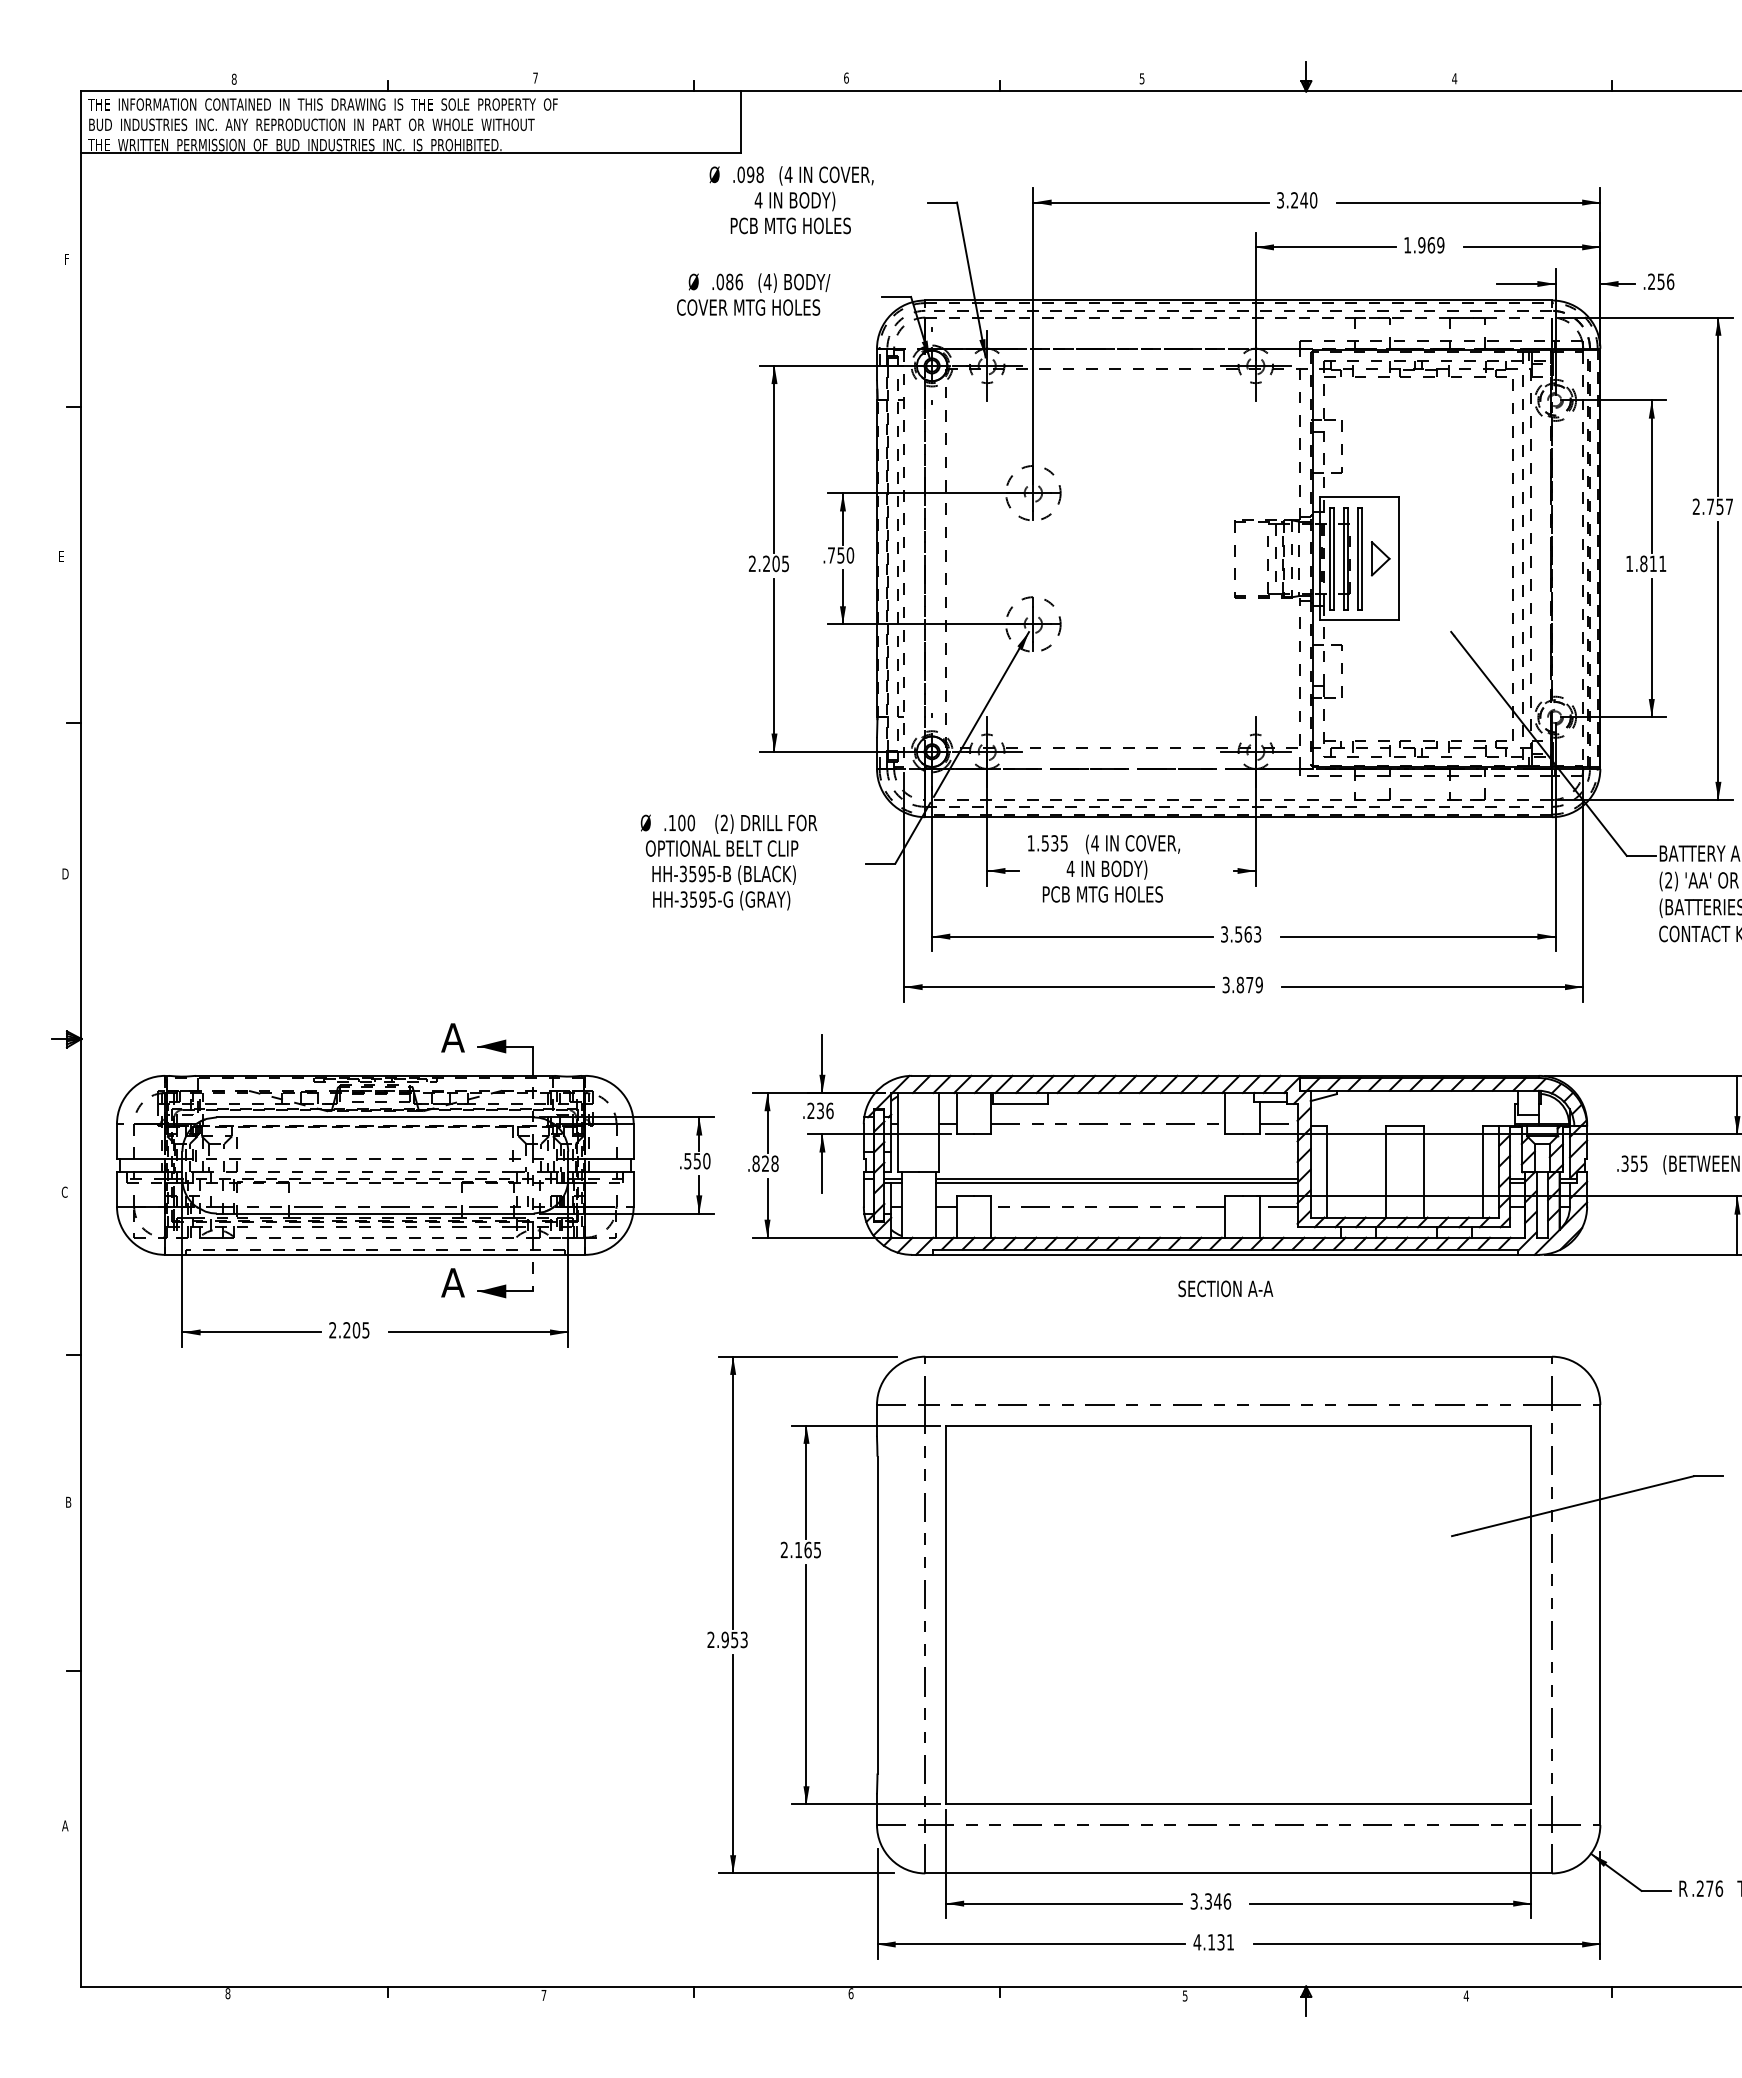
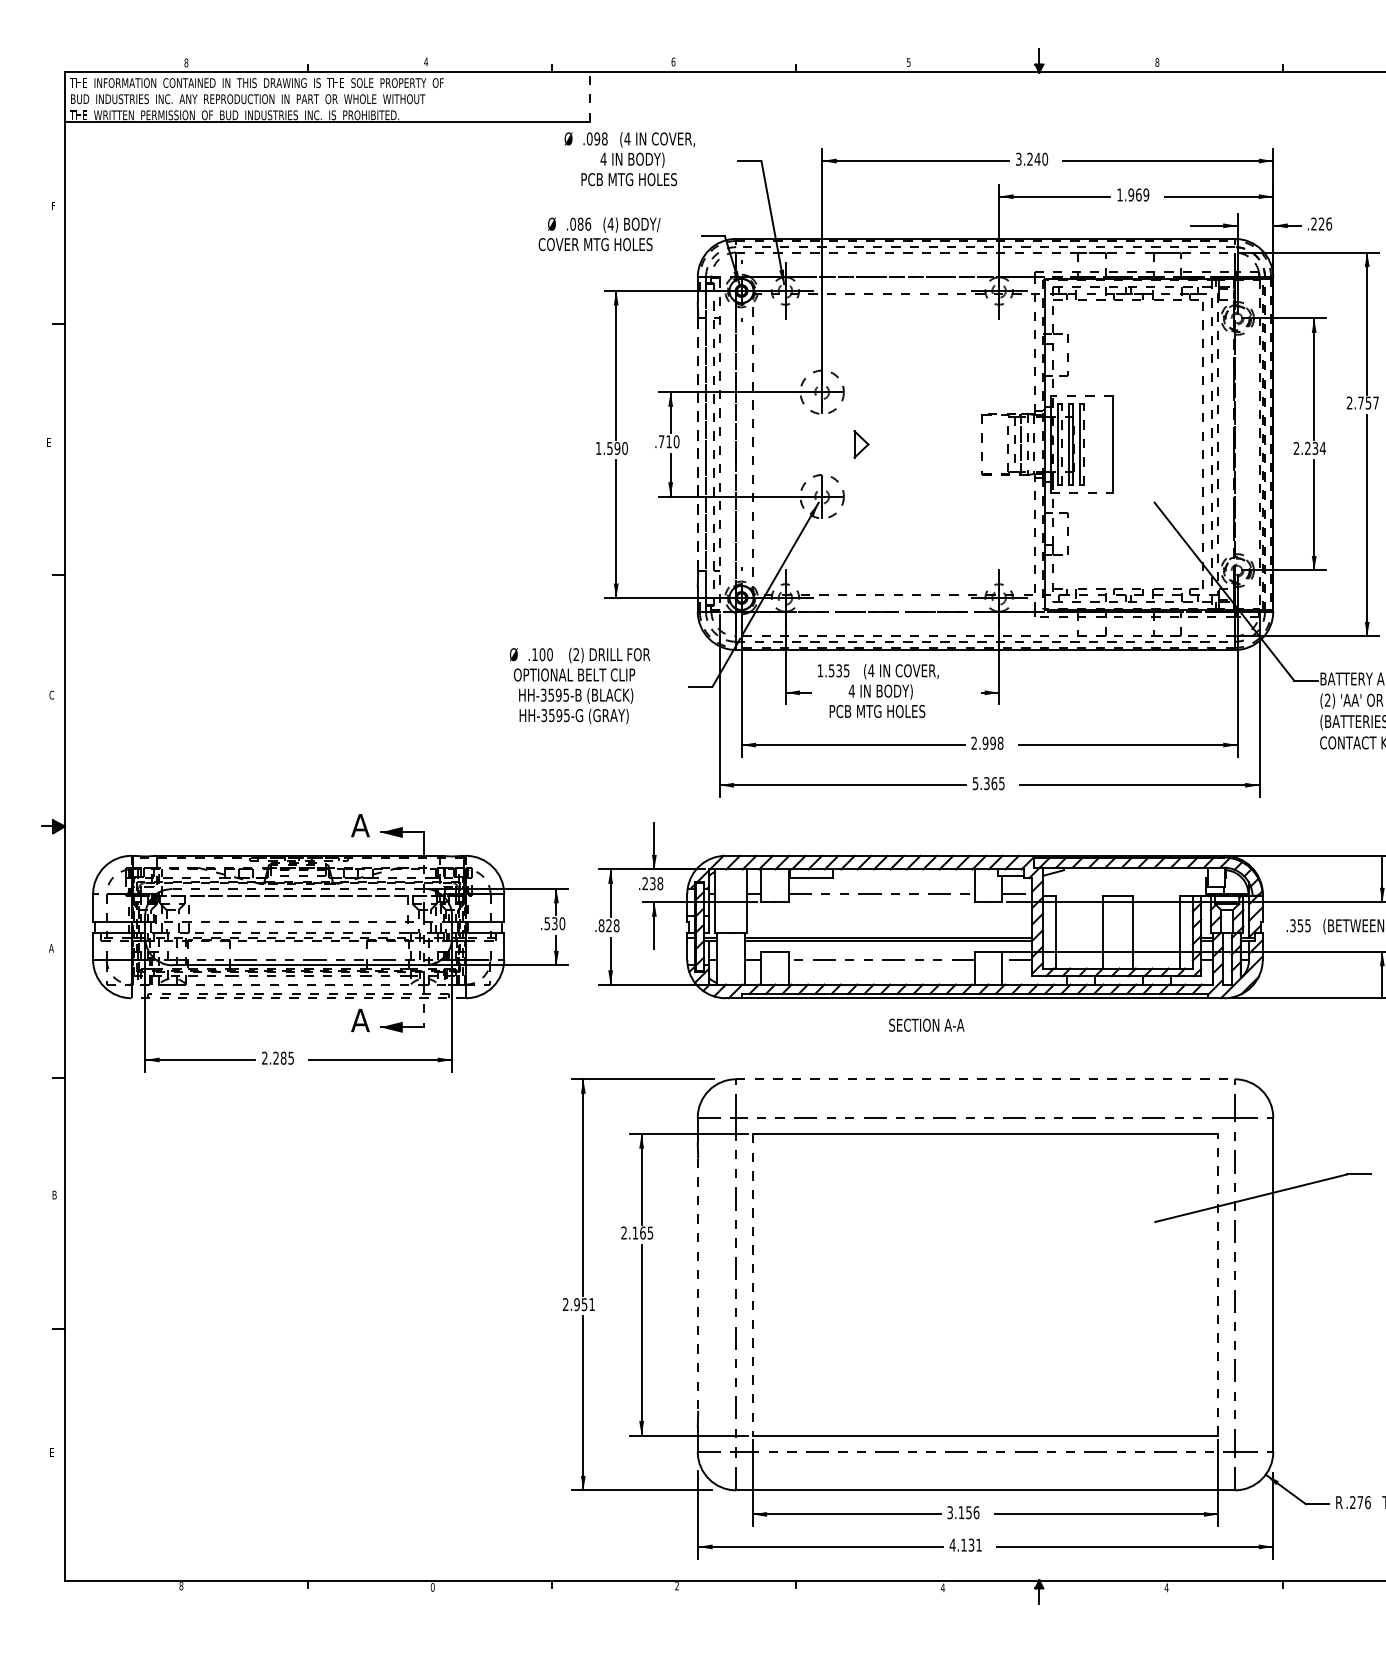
text: (535, 77) -> (426, 61), 7 -> 4
text: (1454, 78) -> (1157, 62), 4 -> 8
line: (741, 121) -> (589, 96), solid -> dashed
text: (1660, 281) -> (1321, 223), .256 -> .226
line: (1359, 497) -> (1081, 395), solid -> dashed
text: (840, 555) -> (668, 441), .750 -> .710
line: (1334, 558) -> (1061, 444), solid -> dashed
line: (1362, 558) -> (1084, 444), solid -> dashed
part: (1380, 558) -> (861, 444), moved
line: (877, 559) -> (698, 445), solid -> dashed
text: (768, 563) -> (611, 448), 2.205 -> 1.590
text: (1646, 563) -> (1309, 448), 1.811 -> 2.234
line: (1360, 620) -> (1082, 493), solid -> dashed
text: (65, 873) -> (52, 694), D -> C
text: (1241, 934) -> (987, 743), 3.563 -> 2.998
text: (1242, 984) -> (988, 783), 3.879 -> 5.365
text: (829, 1110) -> (659, 883), .236 -> .238
line: (375, 1117) -> (298, 888), solid -> dashed
text: (697, 1160) -> (554, 923), .550 -> .530
text: (64, 1191) -> (51, 947), C -> A
line: (374, 1254) -> (297, 997), solid -> dashed
text: (1225, 1288) -> (926, 1025), moved
text: (356, 1330) -> (283, 1058), 2.205 -> 2.285
line: (1239, 1356) -> (986, 1079), solid -> dashed
line: (1531, 1614) -> (1218, 1284), solid -> dashed
line: (877, 1615) -> (698, 1285), solid -> dashed
line: (945, 1615) -> (752, 1285), solid -> dashed
text: (743, 1639) -> (591, 1304), 2.953 -> 2.951
text: (65, 1825) -> (52, 1452), A -> E
text: (1212, 1901) -> (964, 1512), 3.346 -> 3.156
text: (850, 1993) -> (676, 1585), 6 -> 2
text: (543, 1995) -> (432, 1587), 7 -> 0
text: (1184, 1995) -> (942, 1587), 5 -> 4

